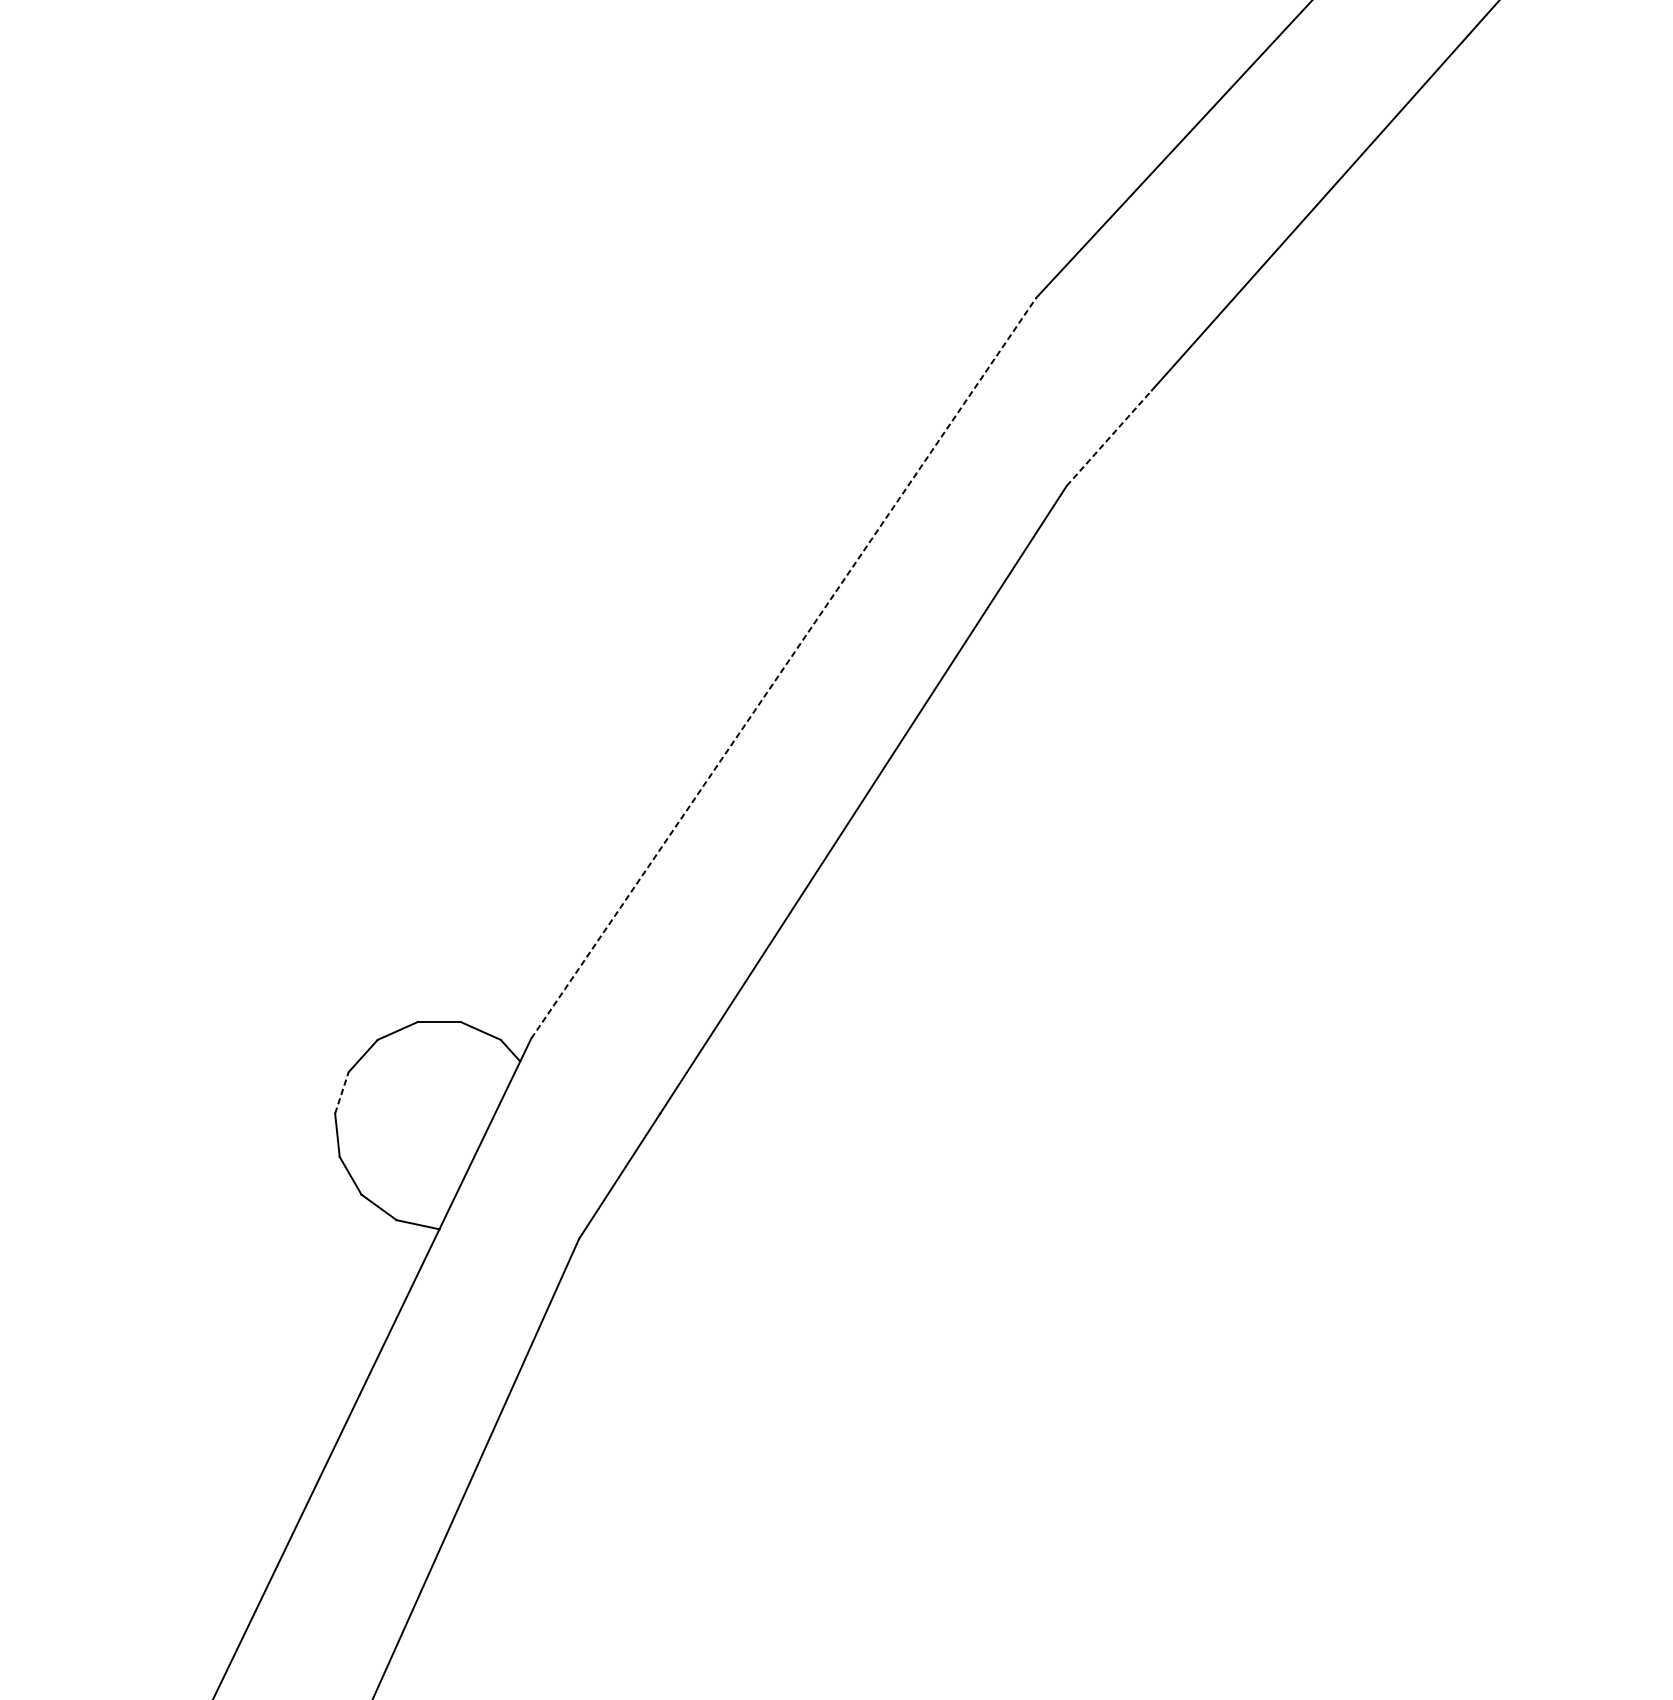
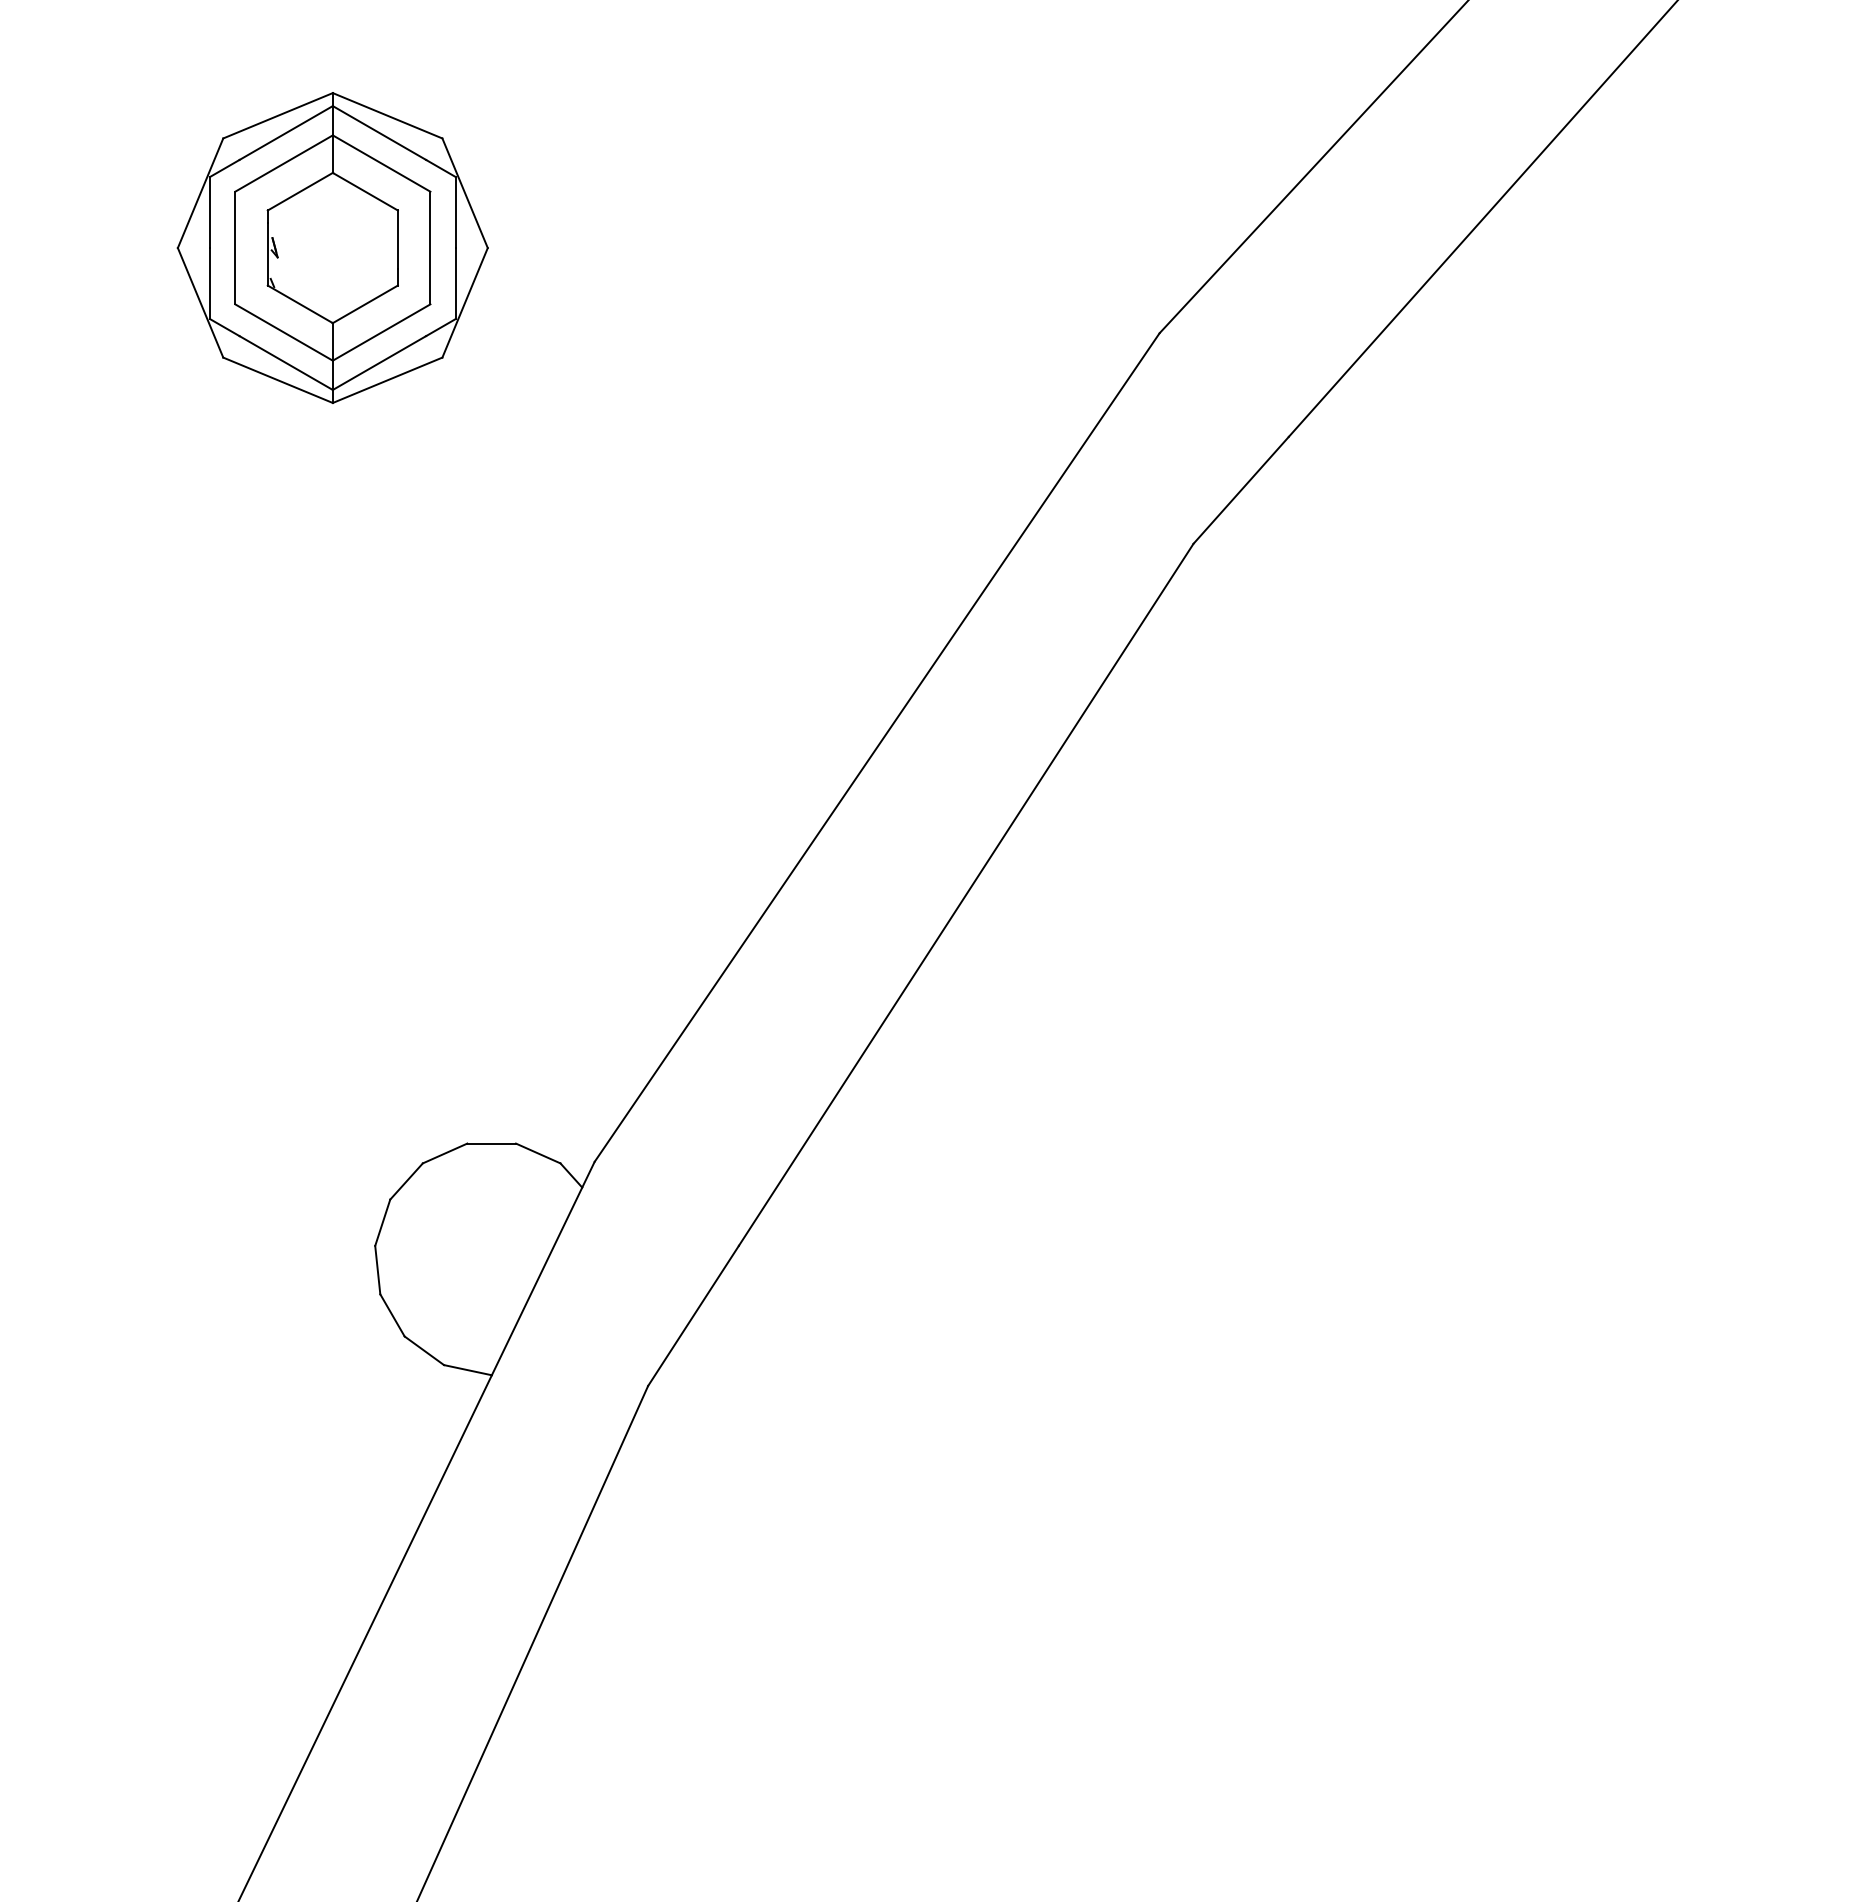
part: (296, 221) -> (332, 247), added
line: (1109, 438) -> (1241, 490), dashed -> solid
line: (784, 668) -> (877, 747), dashed -> solid
line: (341, 1092) -> (382, 1222), dashed -> solid

